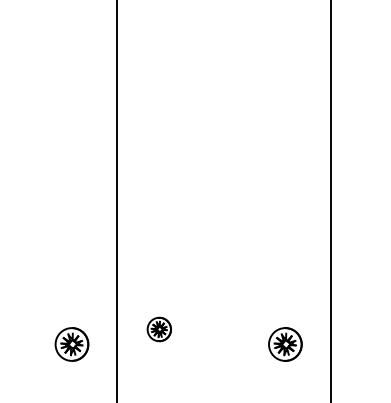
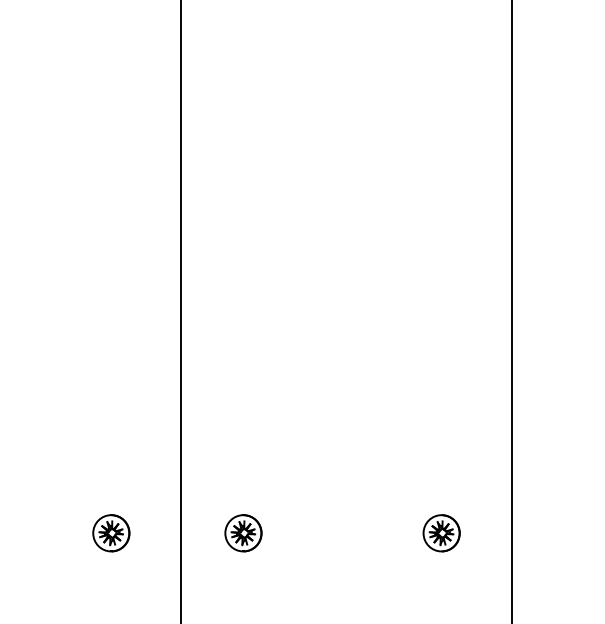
part: (158, 329) -> (242, 533), moved
part: (71, 344) -> (110, 533), size x0.71
part: (285, 344) -> (441, 533), size x0.71

